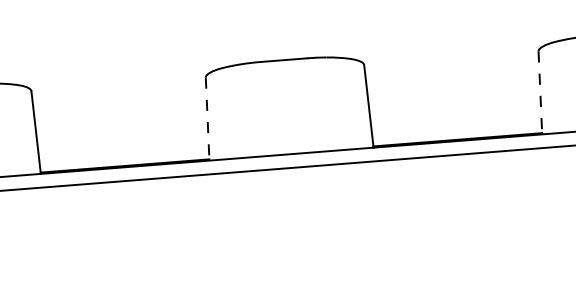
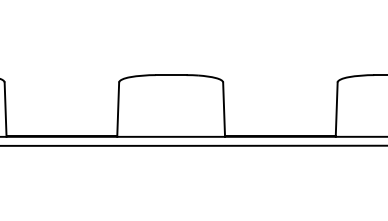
line: (540, 94) -> (336, 110), dashed -> solid
line: (208, 120) -> (118, 110), dashed -> solid

